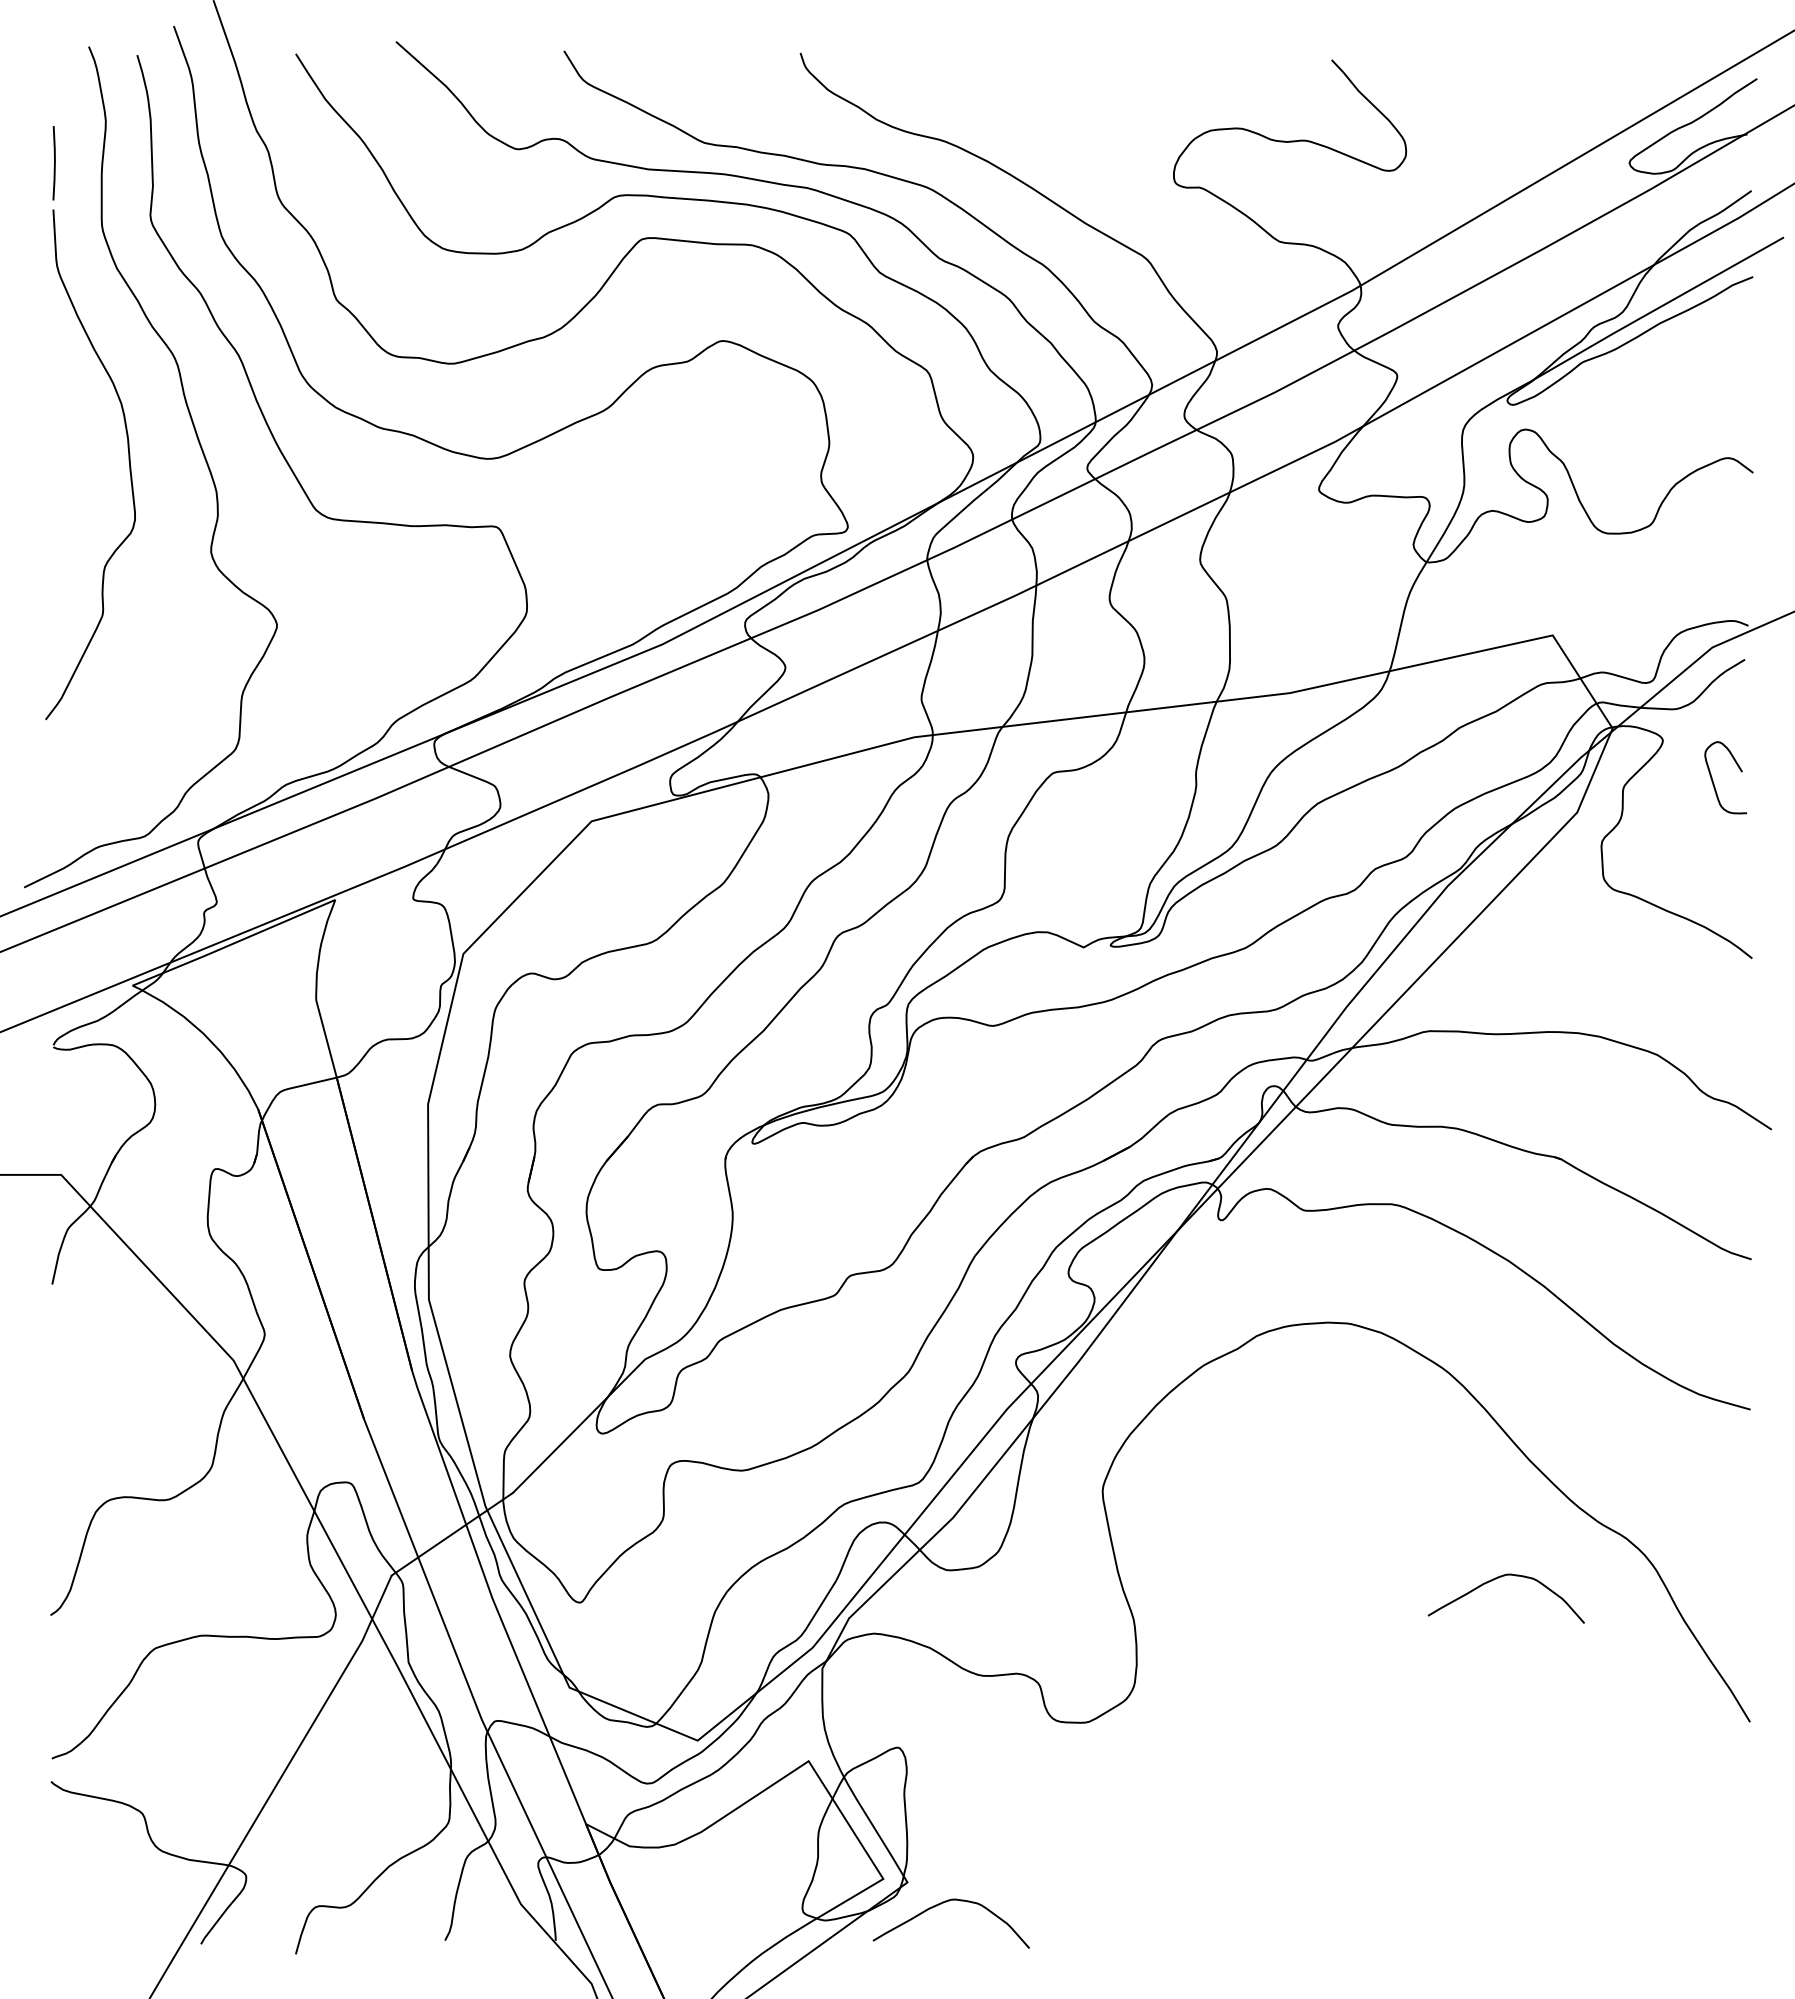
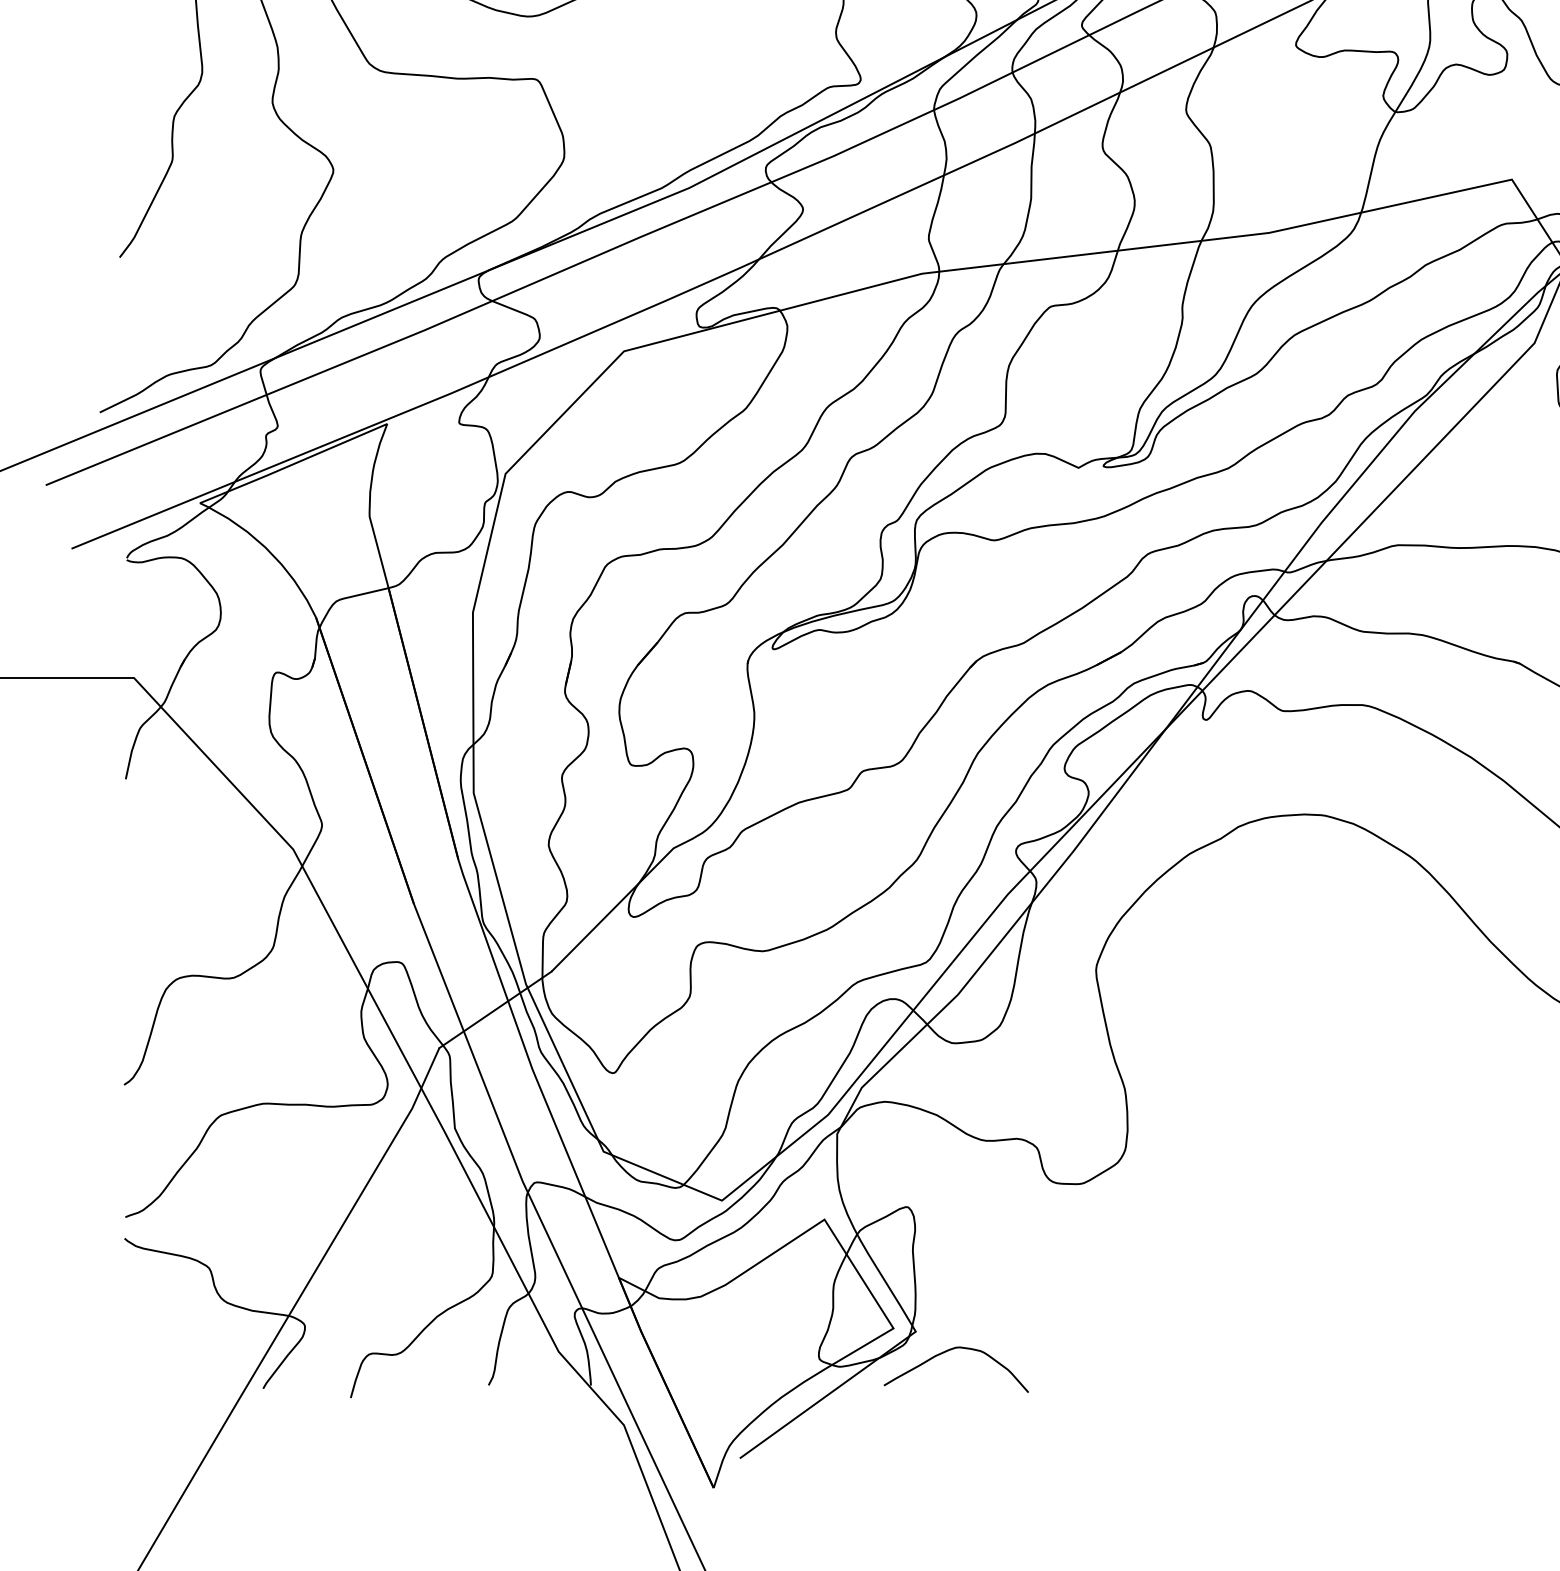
curve: (1496, 1579) -> (1459, 1051), removed

